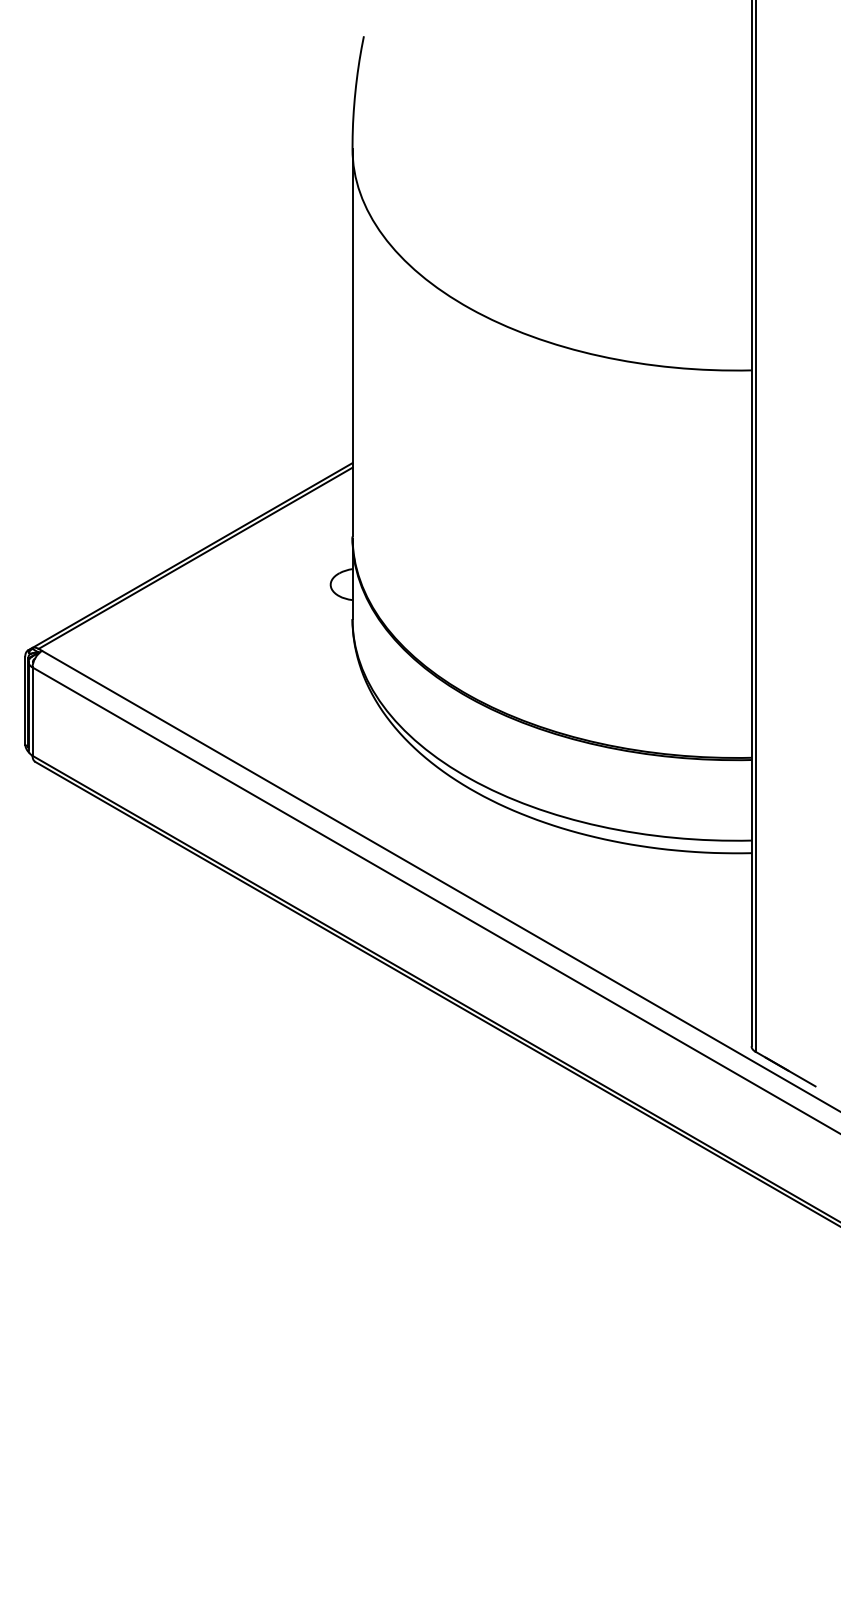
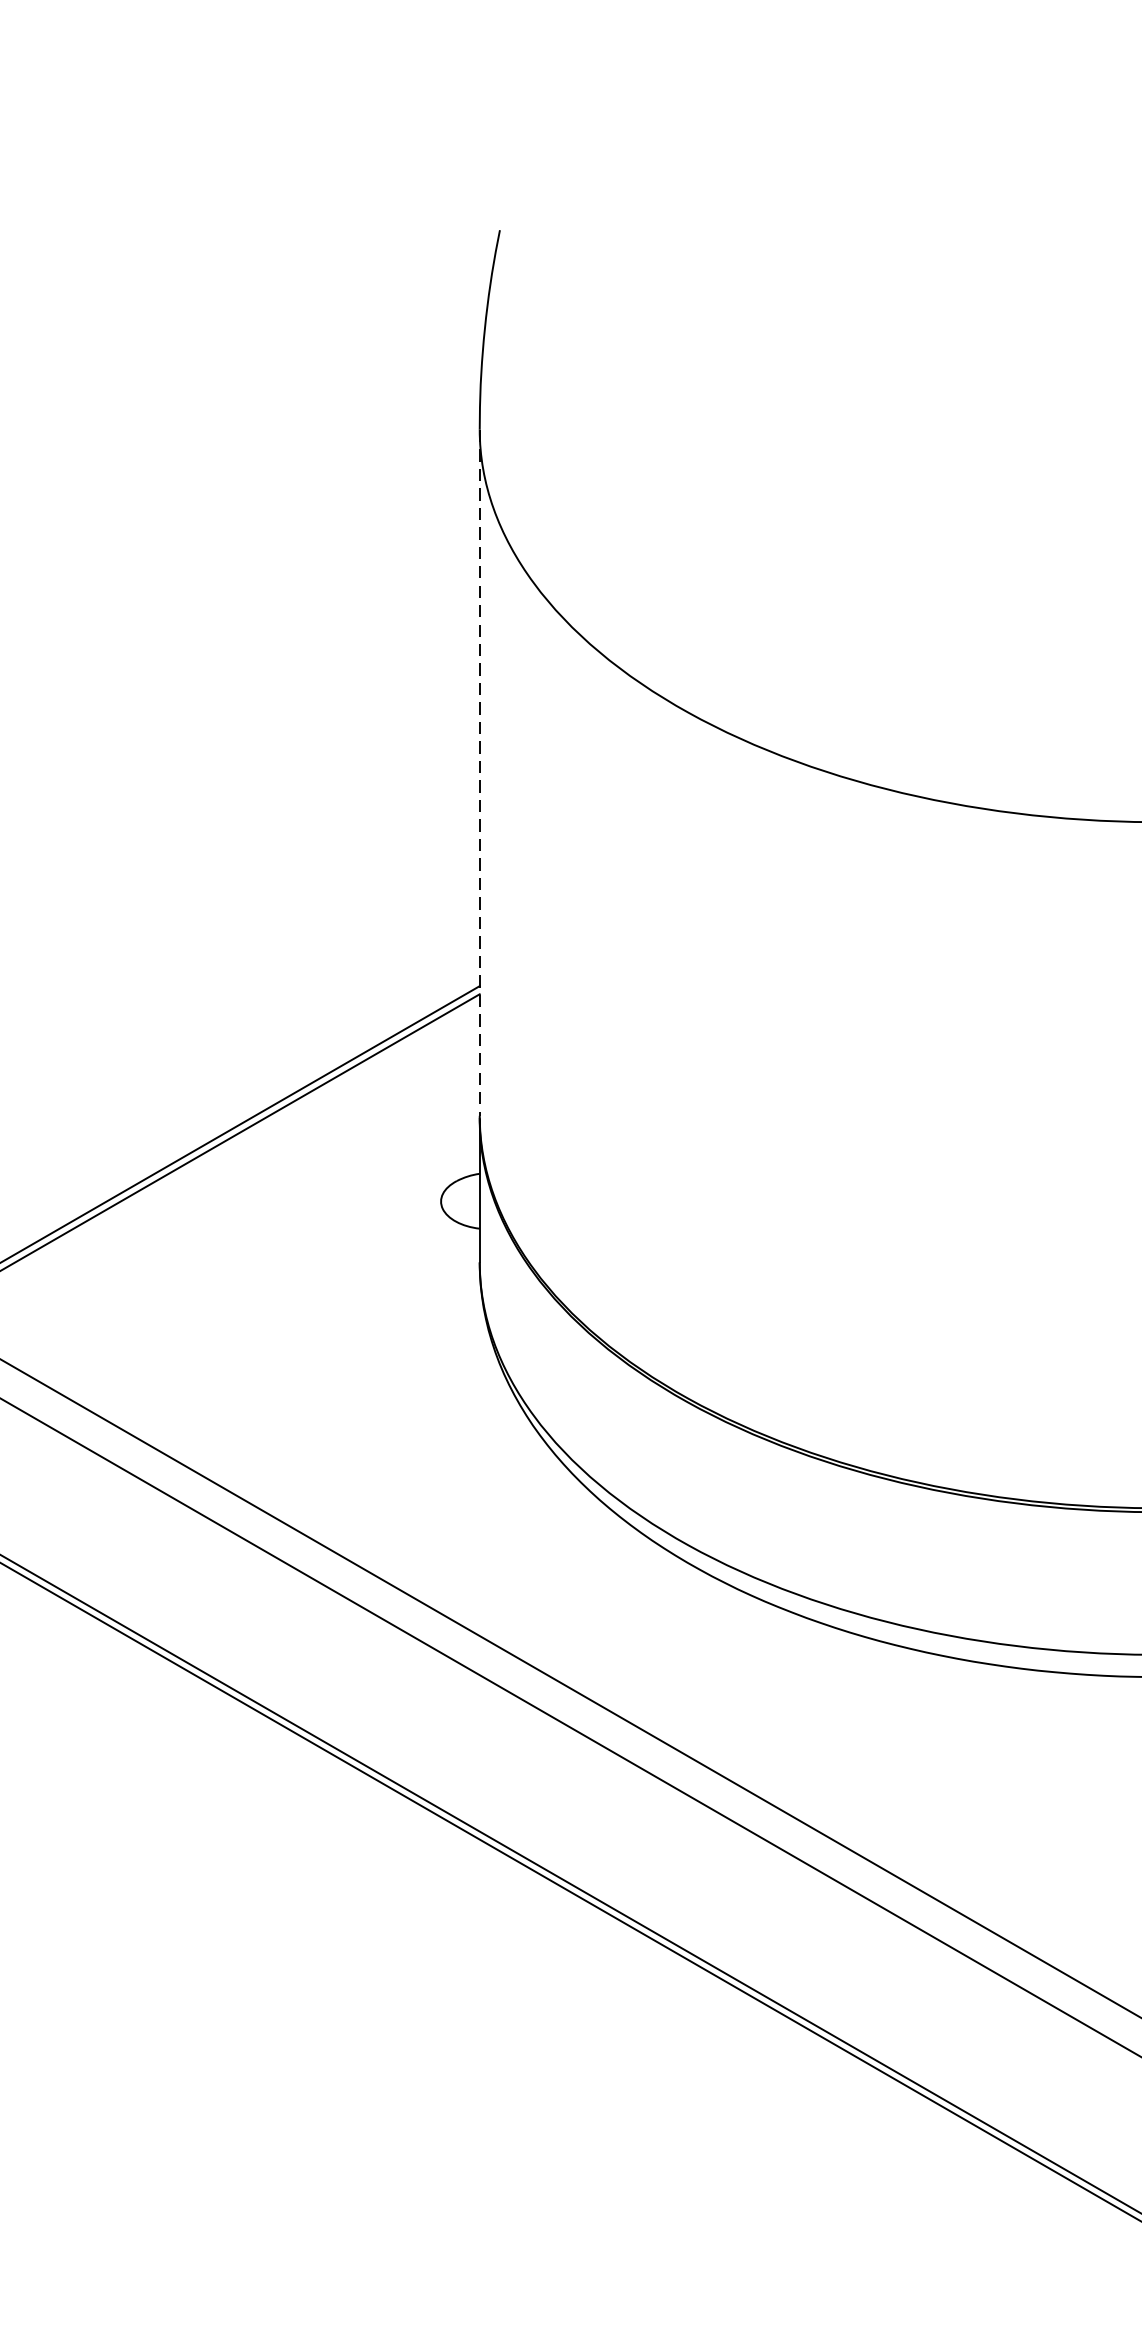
line: (352, 342) -> (479, 772), solid -> dashed

